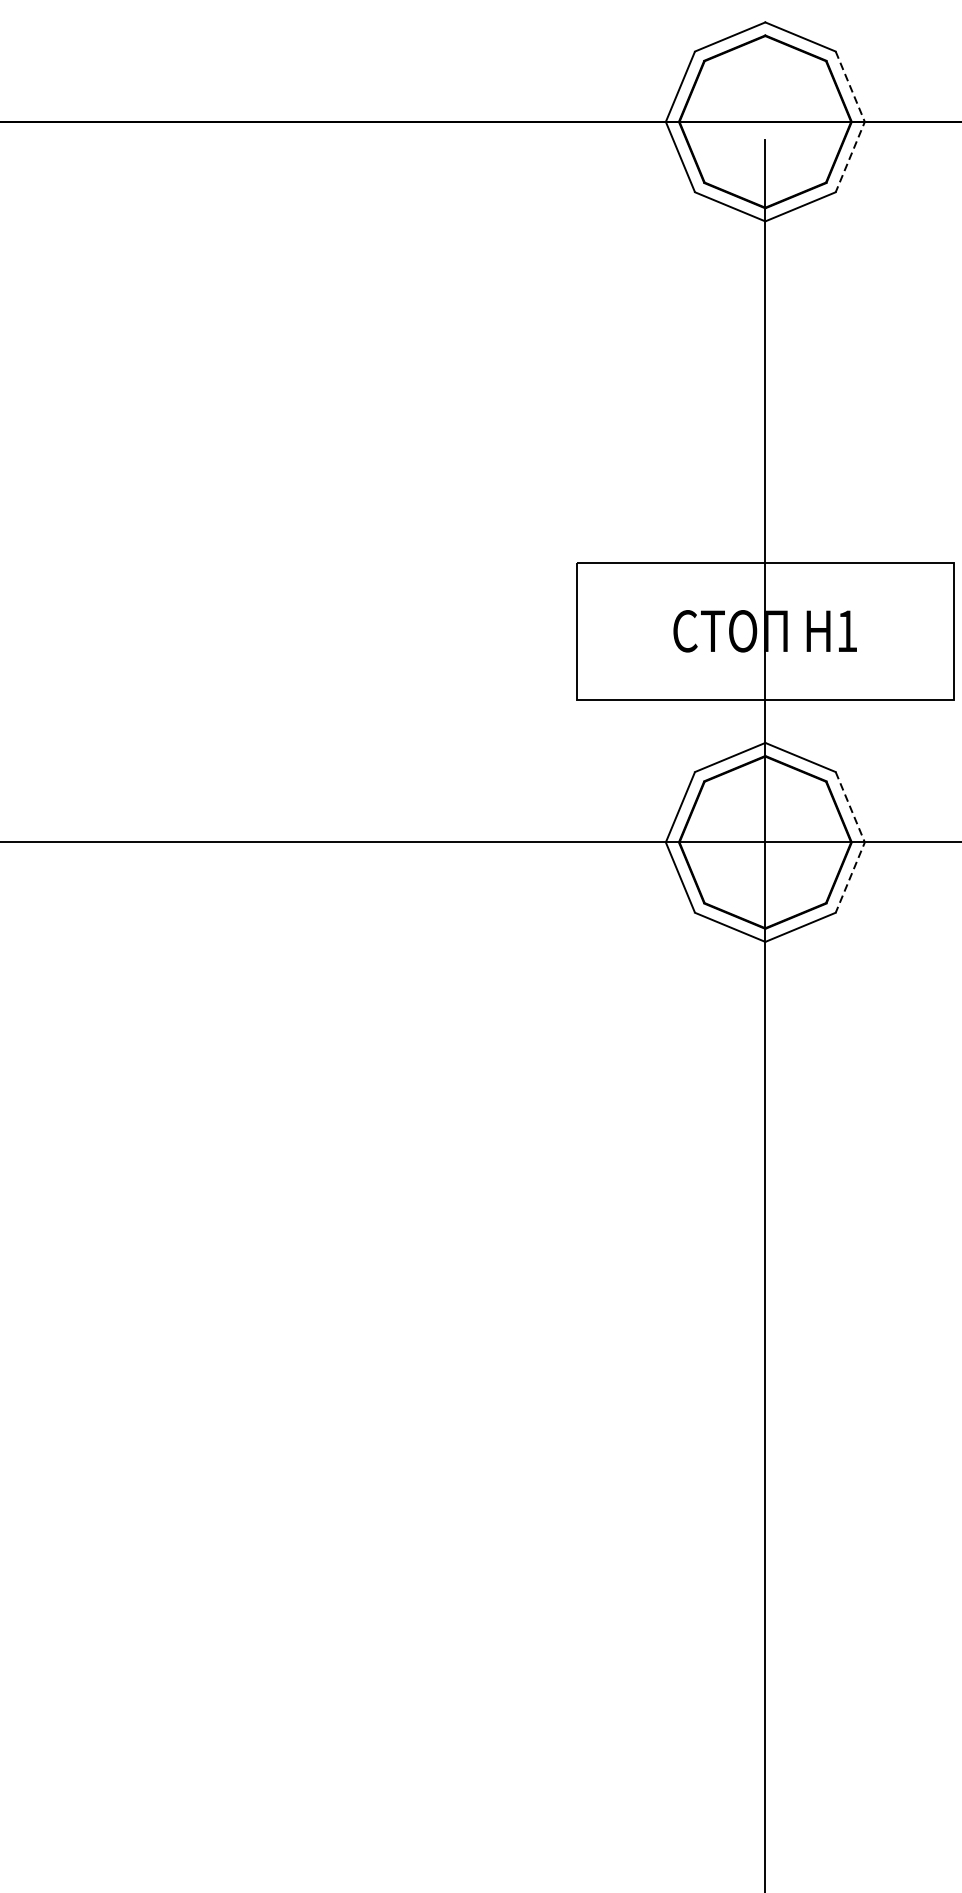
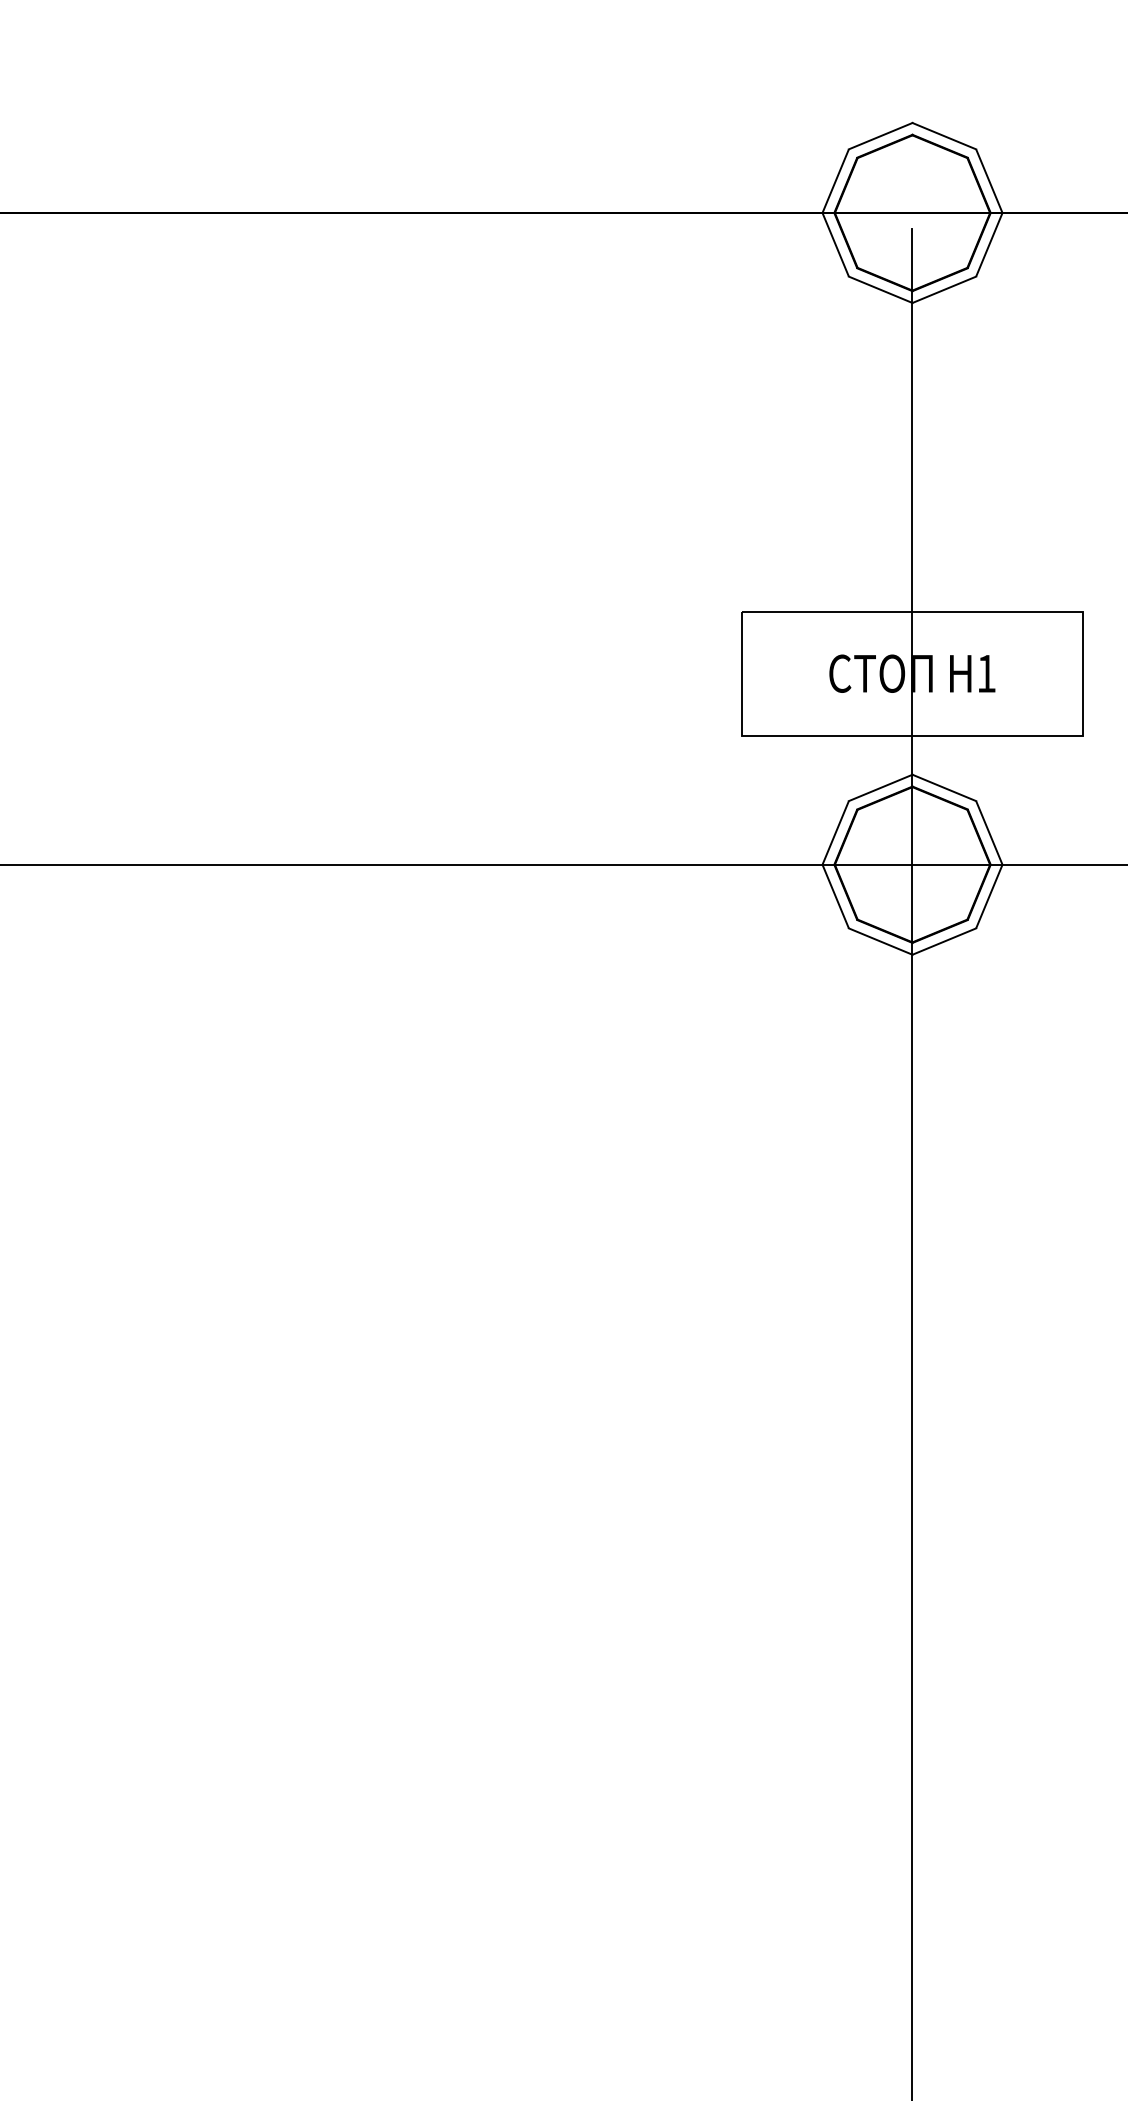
line: (864, 122) -> (1002, 213), dashed -> solid
line: (864, 842) -> (1002, 864), dashed -> solid

